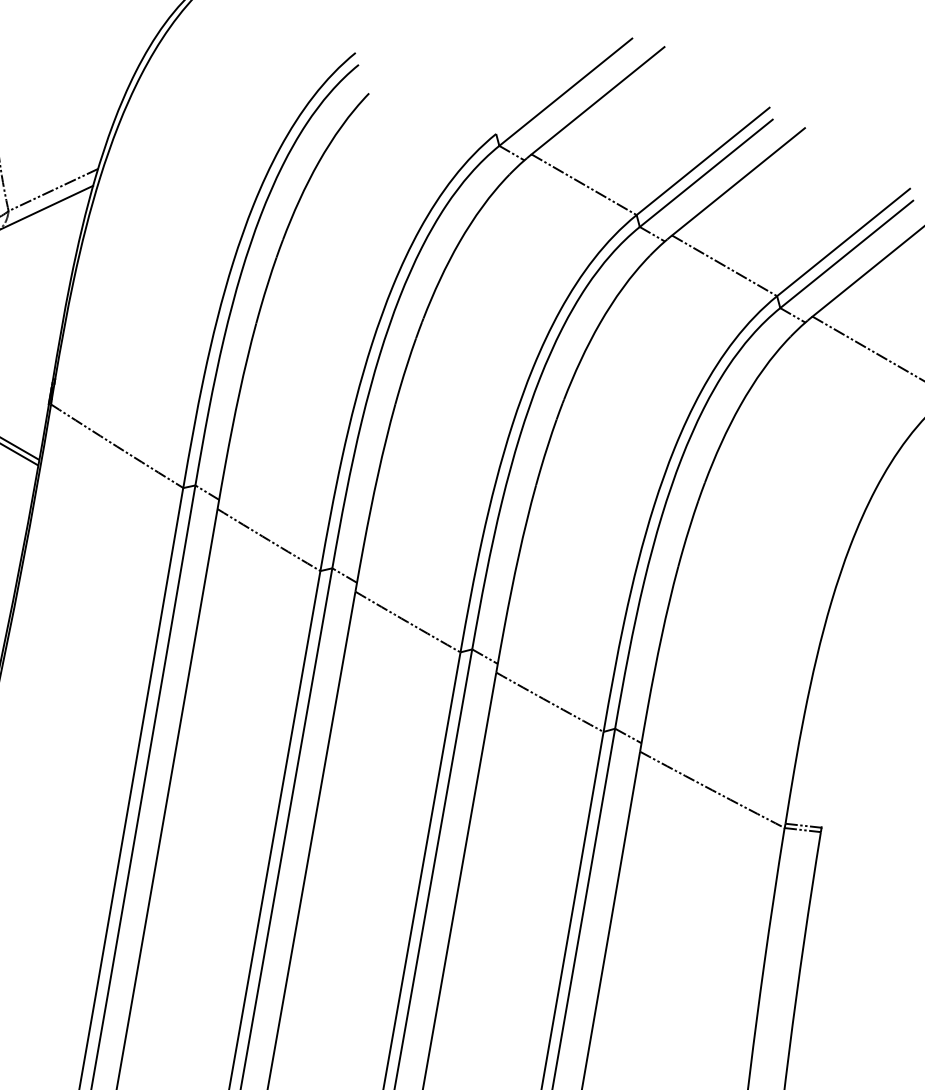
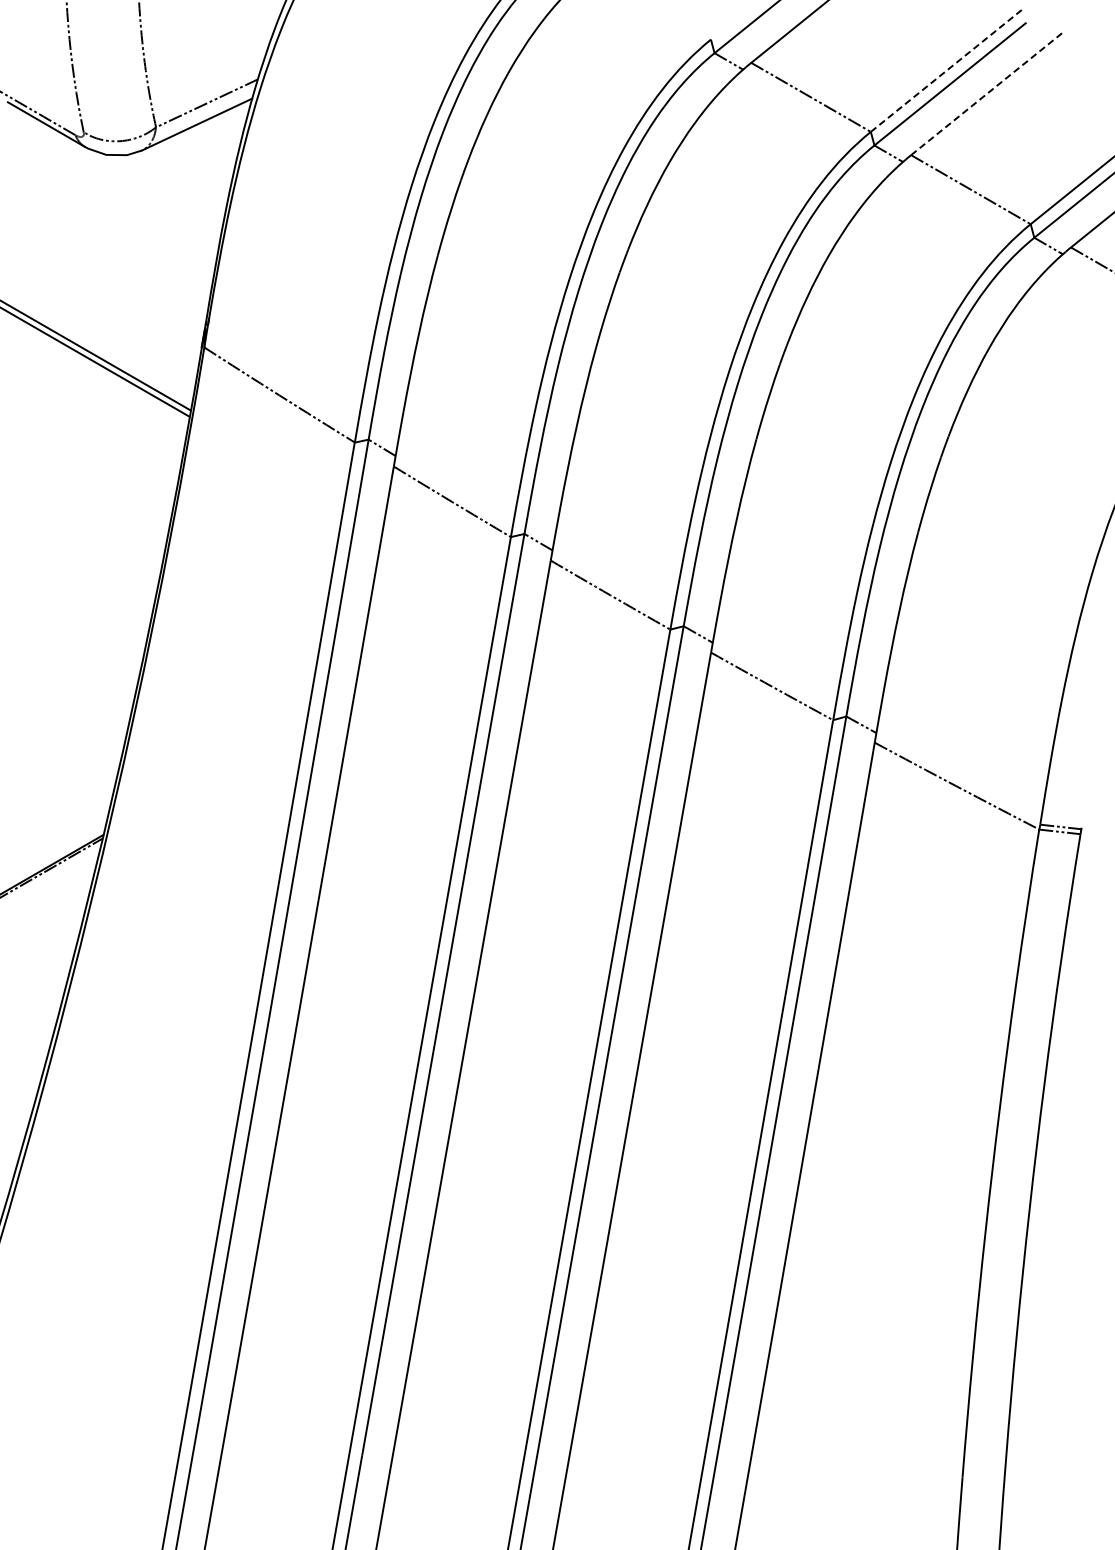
line: (703, 161) -> (946, 70), solid -> dashed
line: (739, 181) -> (987, 93), solid -> dashed

